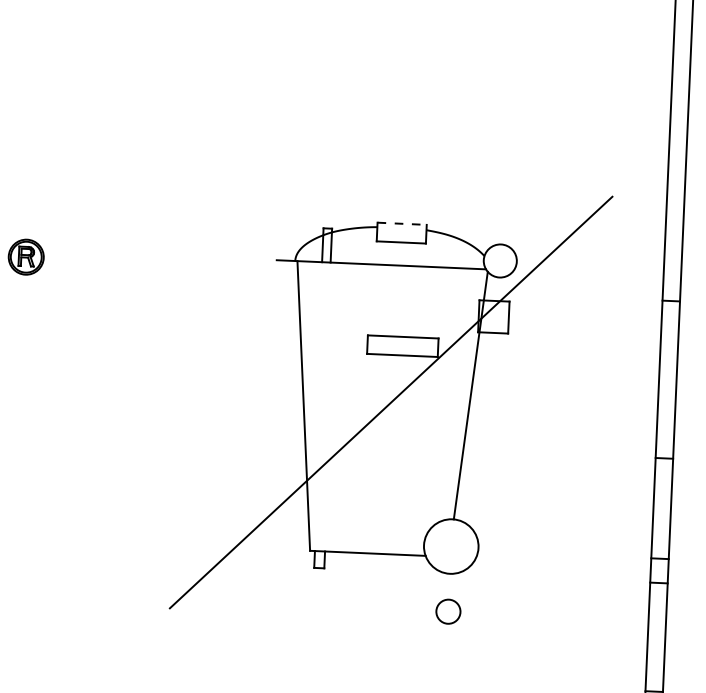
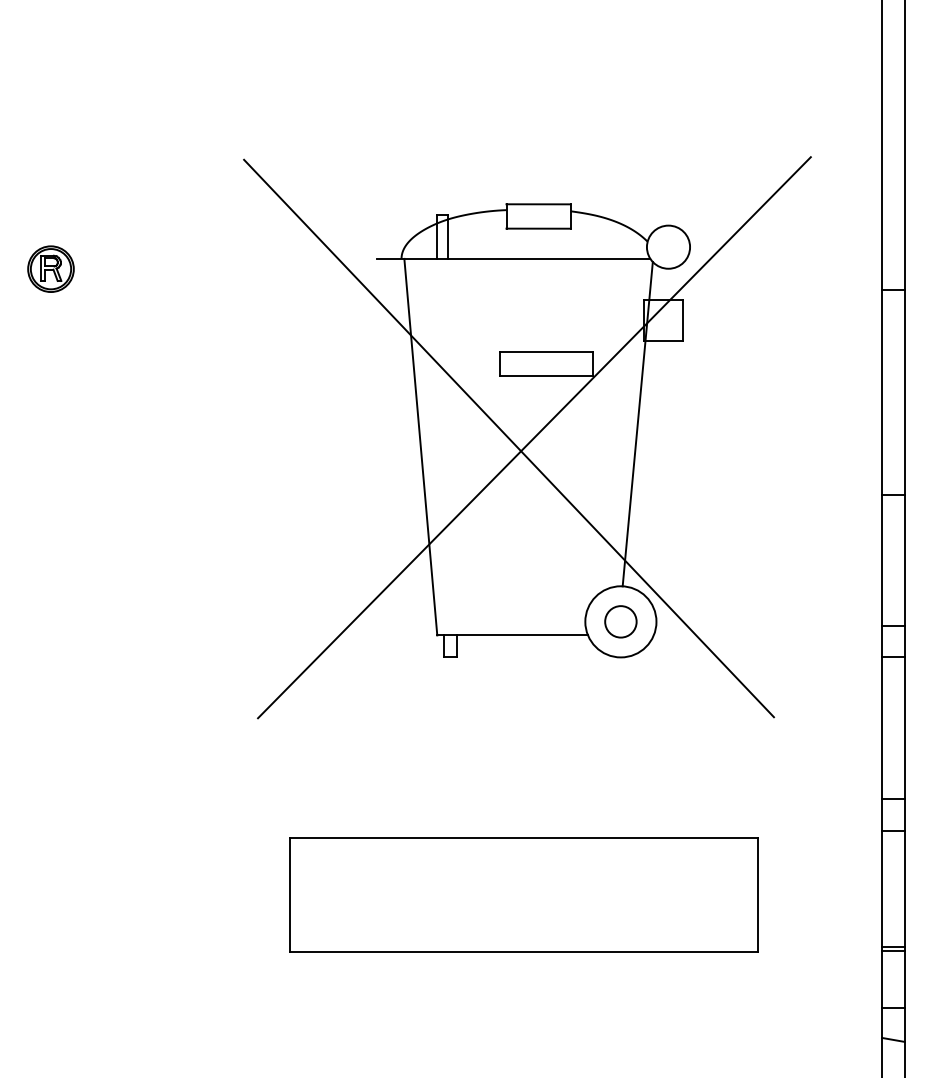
line: (402, 223) -> (539, 204), dashed -> solid
line: (371, 402) -> (508, 438), added
circle: (448, 611) -> (620, 621), moved

